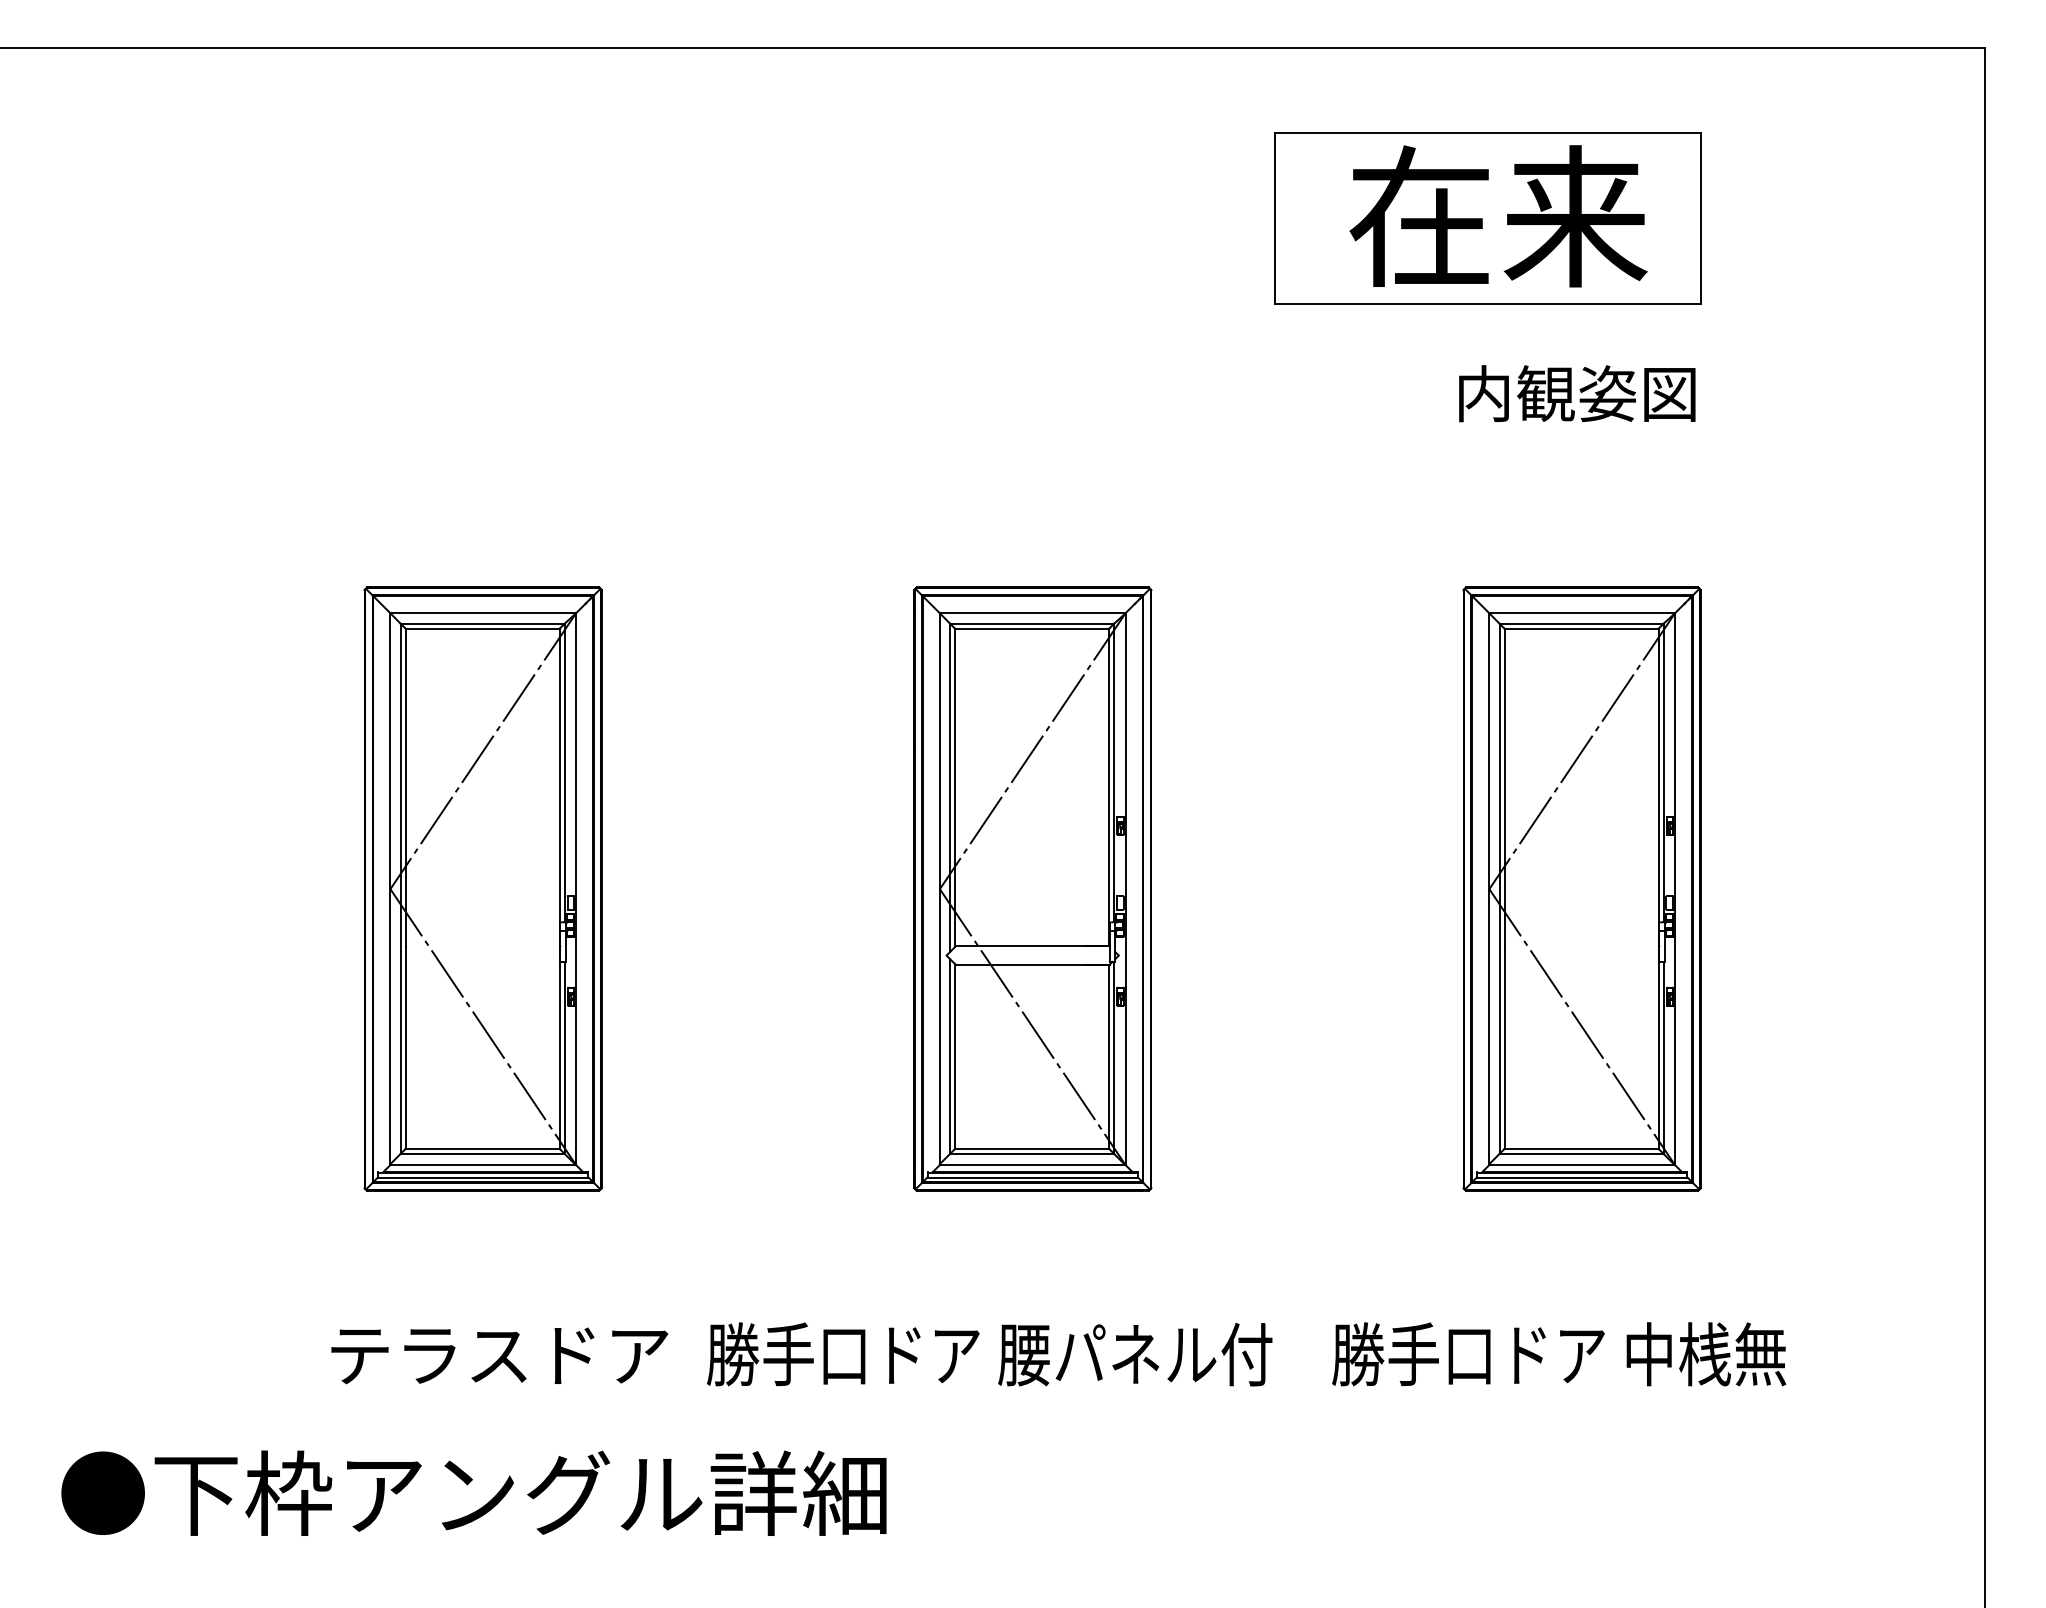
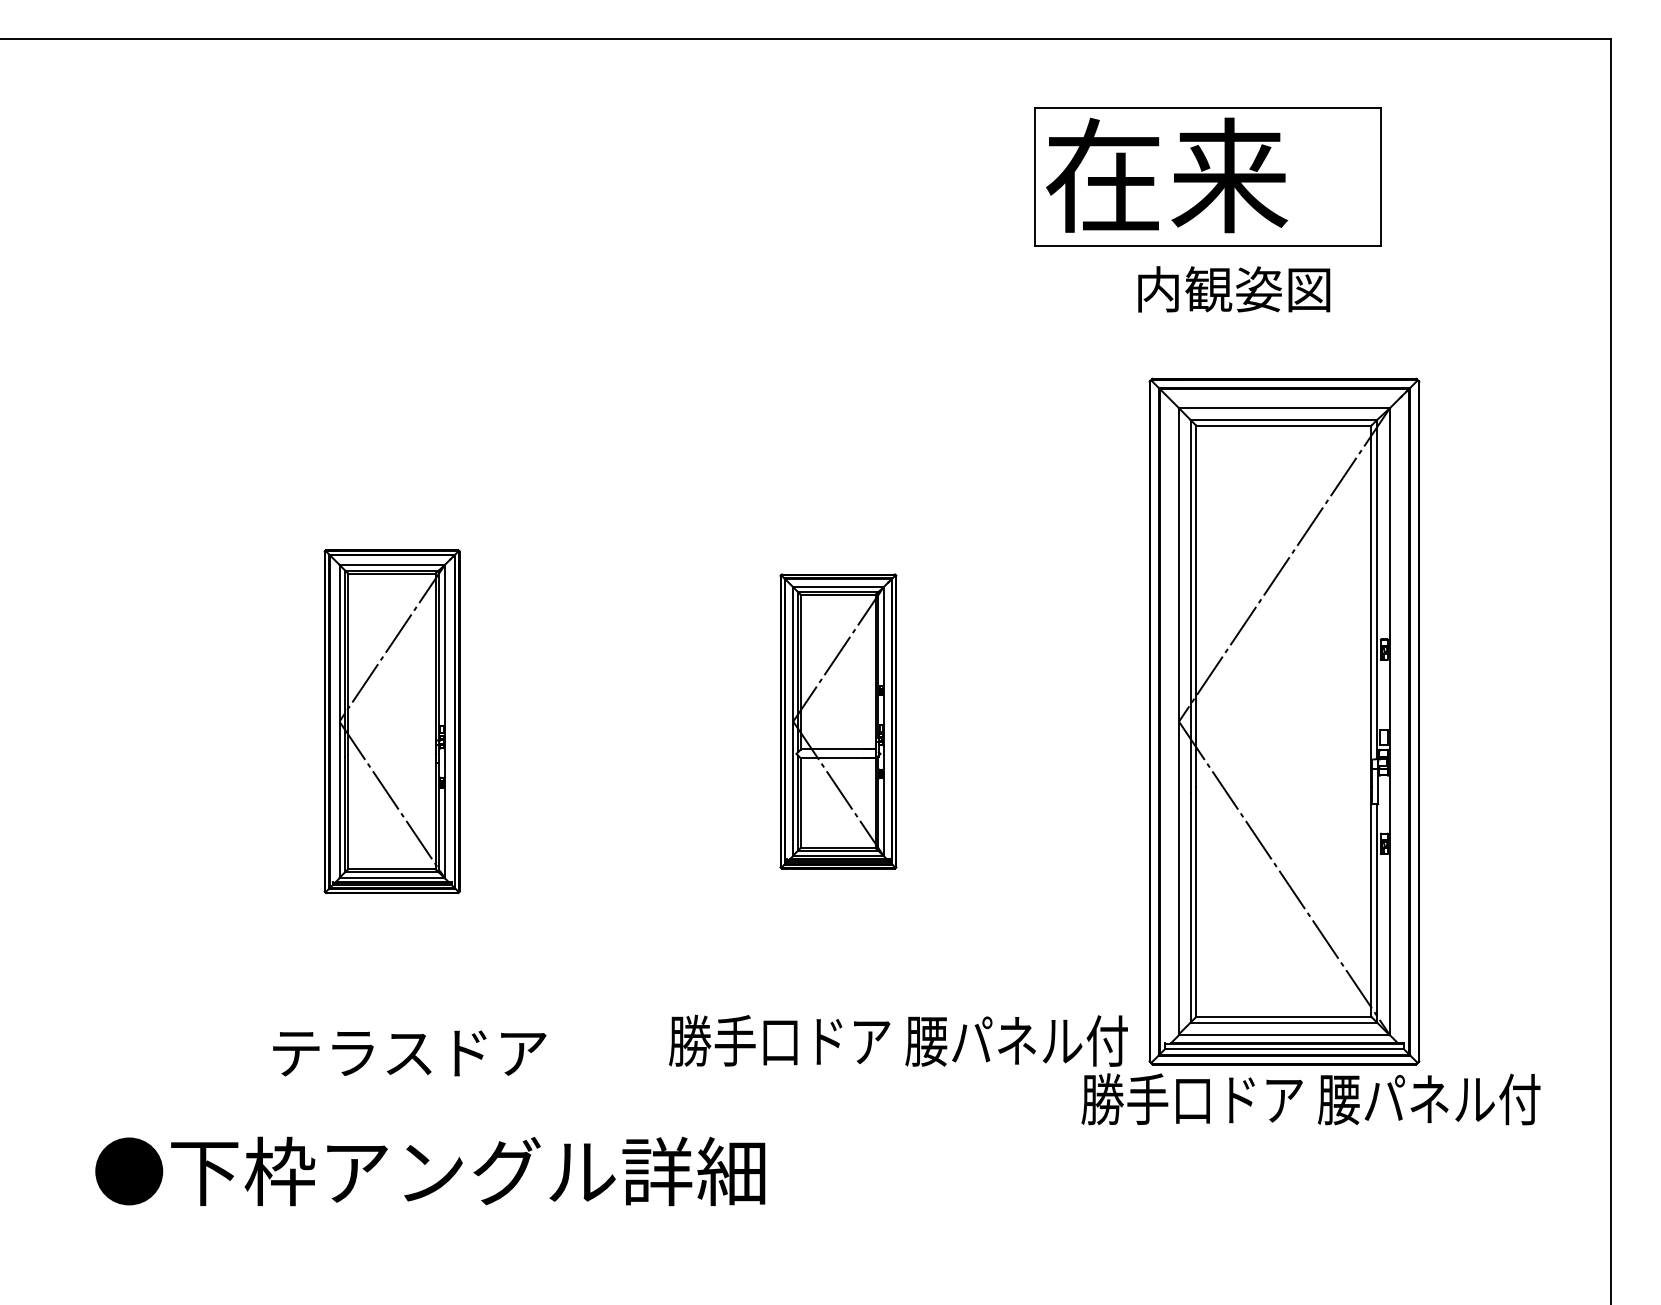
text: (1498, 216) -> (1166, 175), moved
text: (1577, 393) -> (1234, 289), moved
part: (482, 888) -> (391, 721), size x0.7
part: (1032, 888) -> (838, 721), size x0.6
part: (1581, 888) -> (1283, 721), size x1.4
text: (989, 1354) -> (898, 1040), moved
text: (1760, 1354) -> (1429, 1099), 勝手口ドア 中桟無 -> 勝手口ドア 腰パネル付
text: (499, 1355) -> (409, 1053), moved
text: (473, 1492) -> (429, 1170), moved

